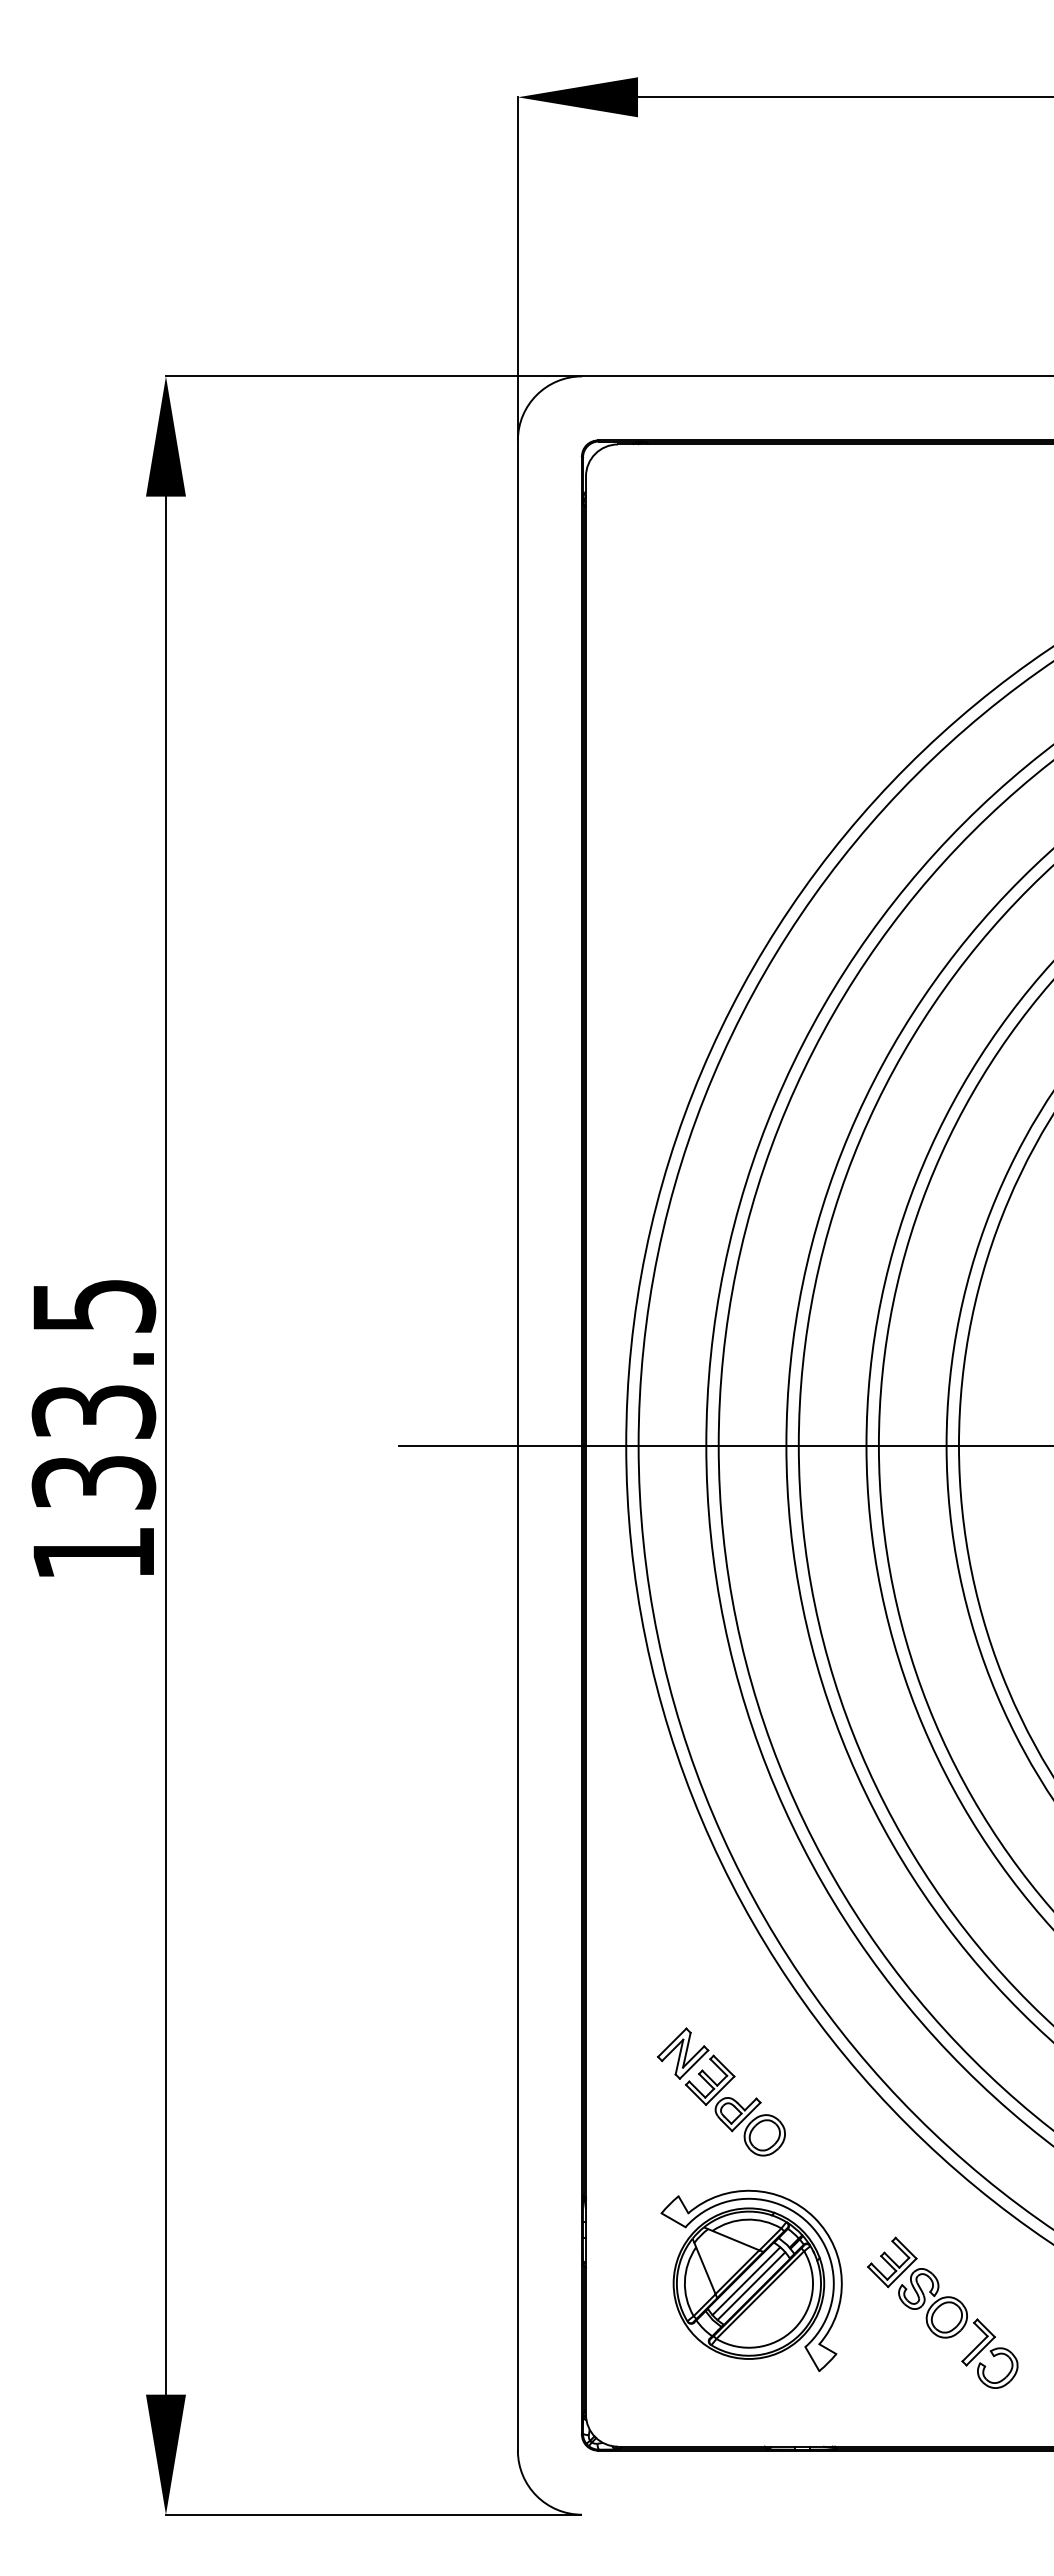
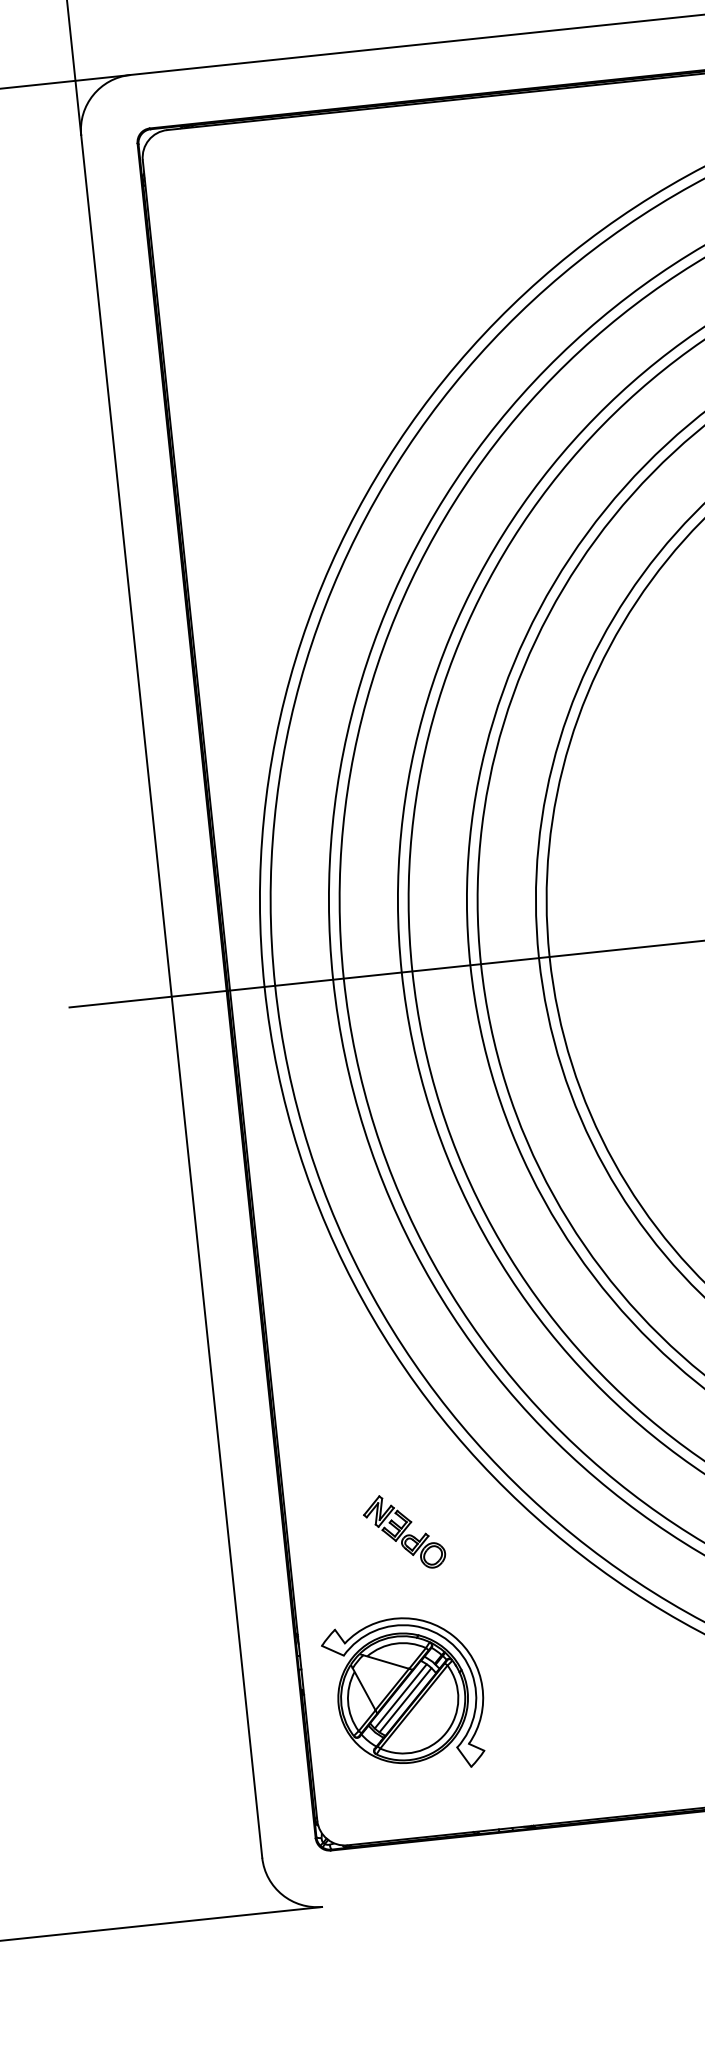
part: (721, 2091) -> (404, 1531), size x0.7
part: (751, 2280) -> (405, 1695), moved
part: (942, 2312) -> (613, 1701), removed

